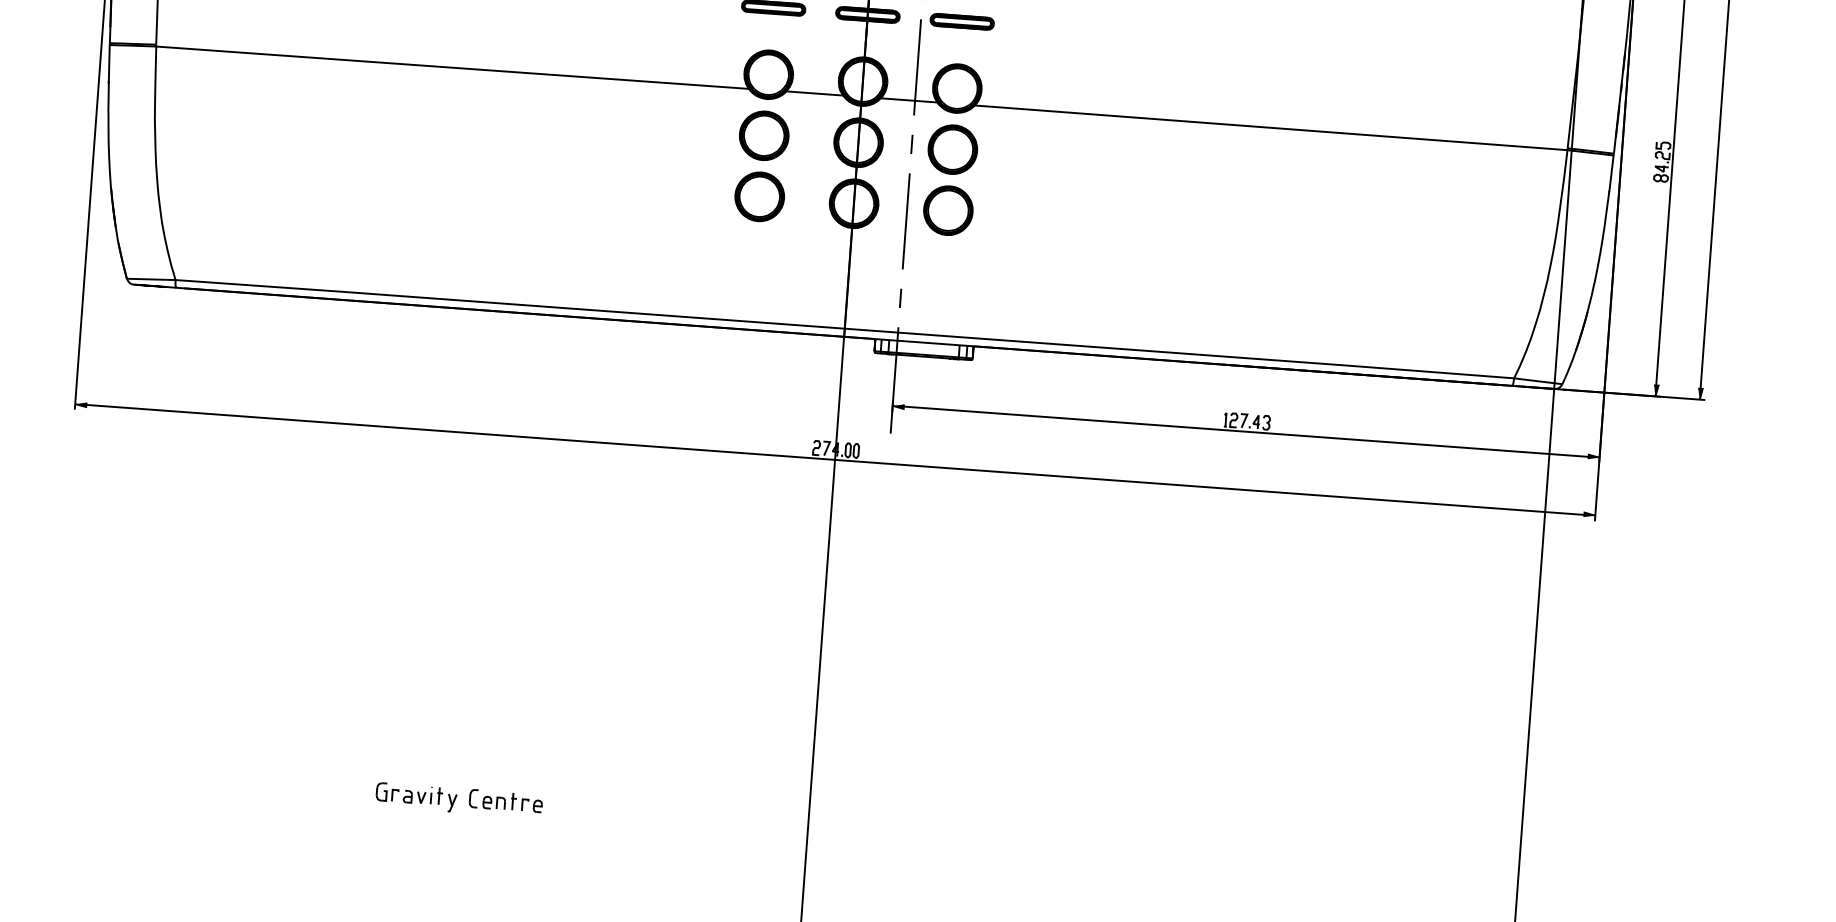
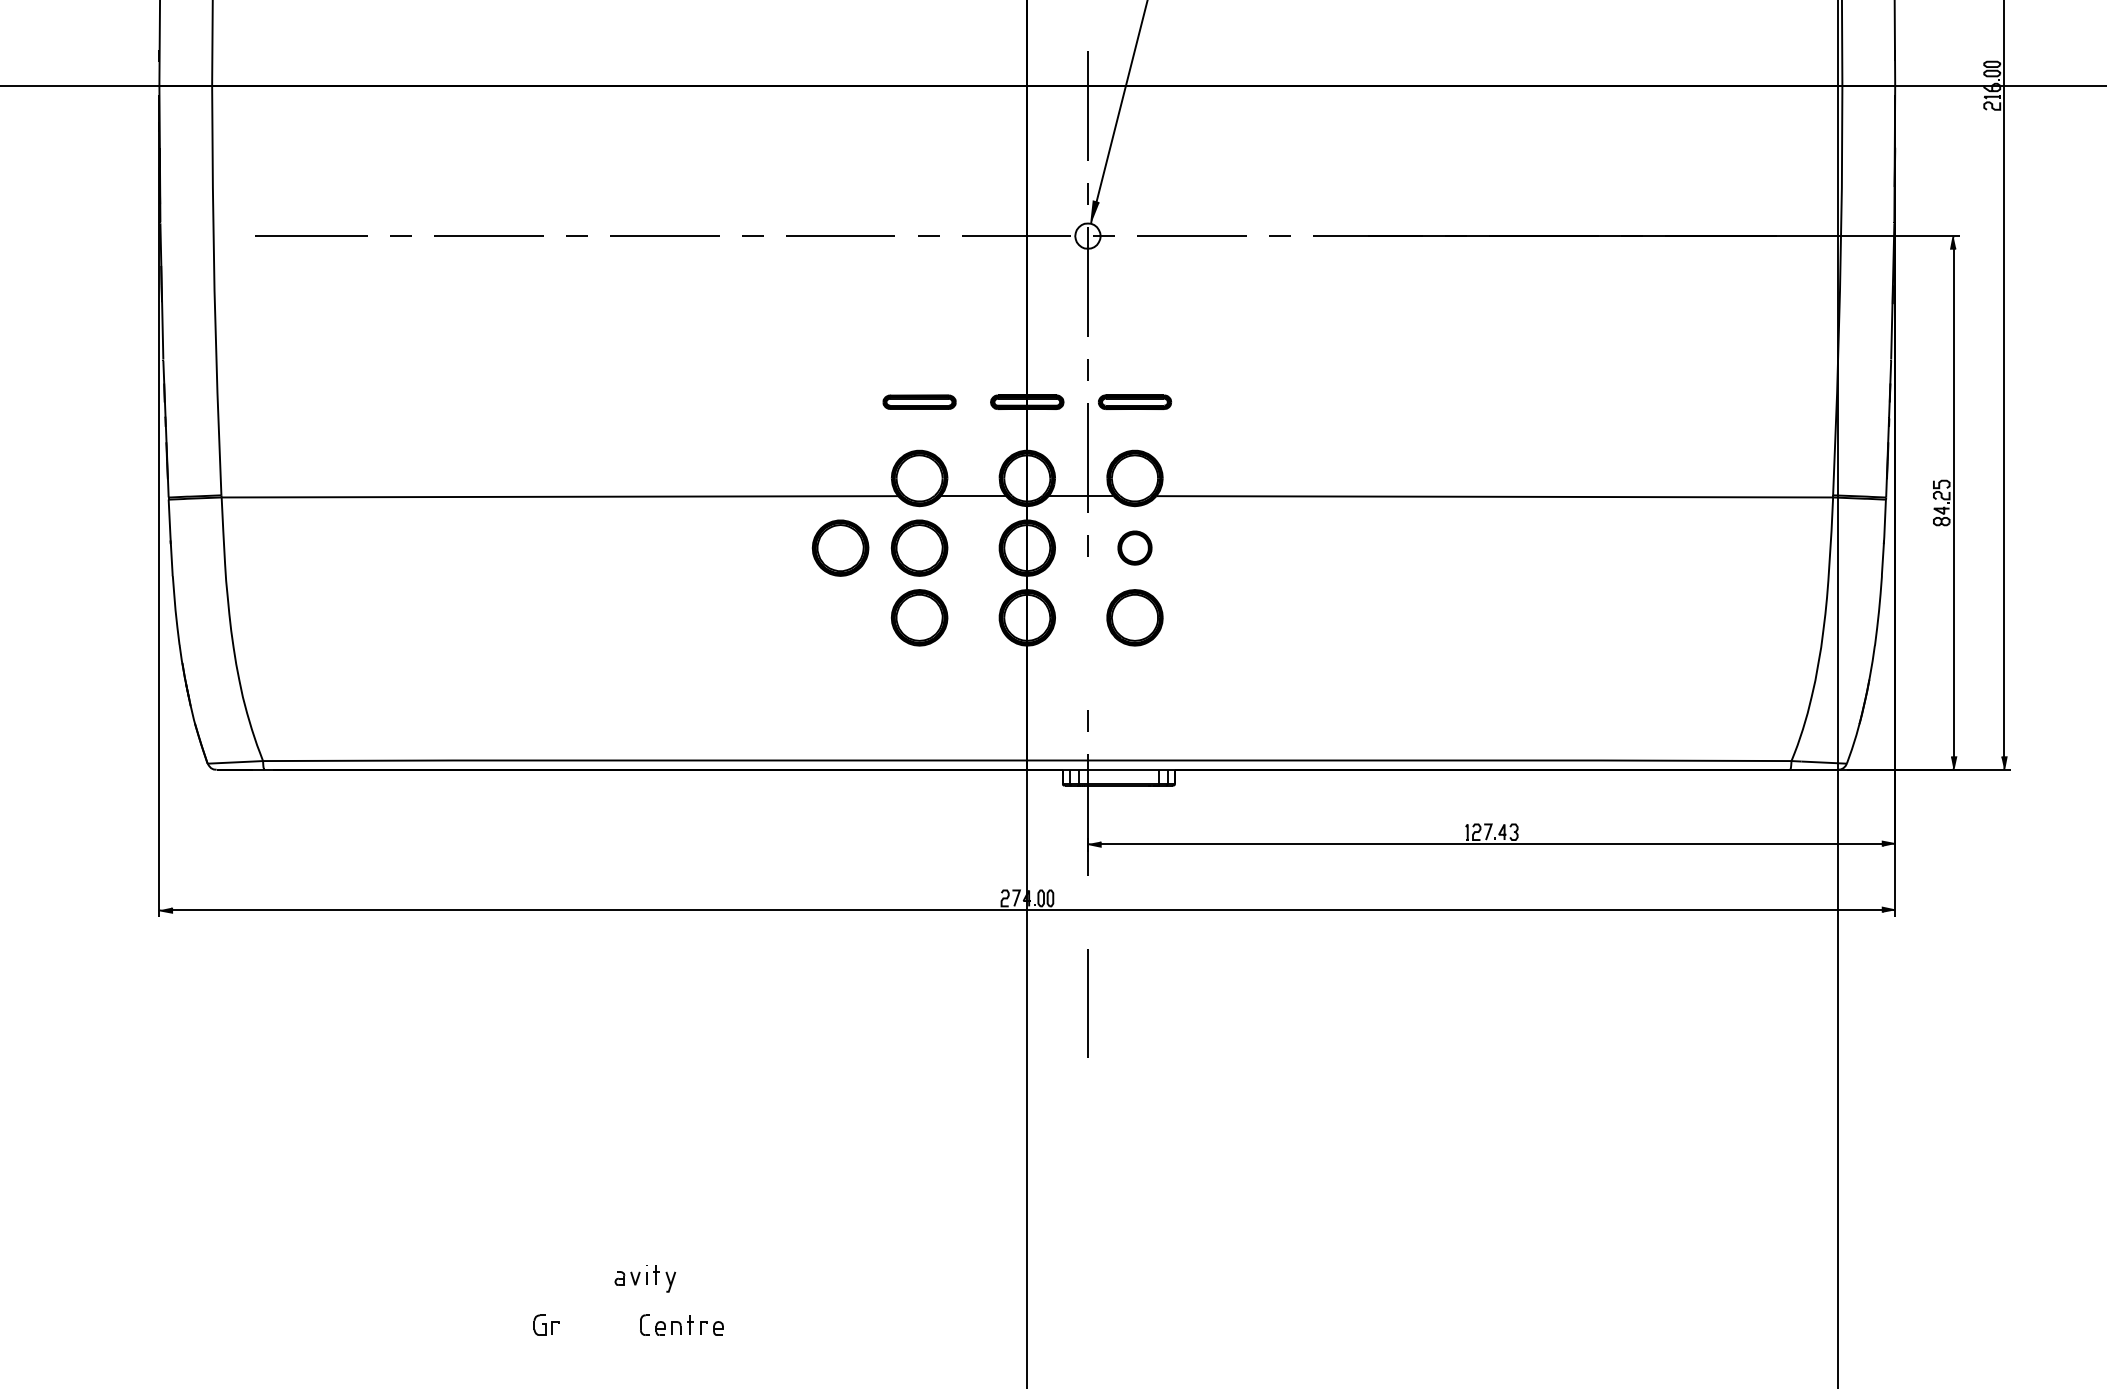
part: (695, 130) -> (840, 547), added
part: (952, 149) -> (1134, 547), size x0.6
line: (905, 221) -> (1087, 1003), moved
part: (430, 798) -> (645, 1278), moved

